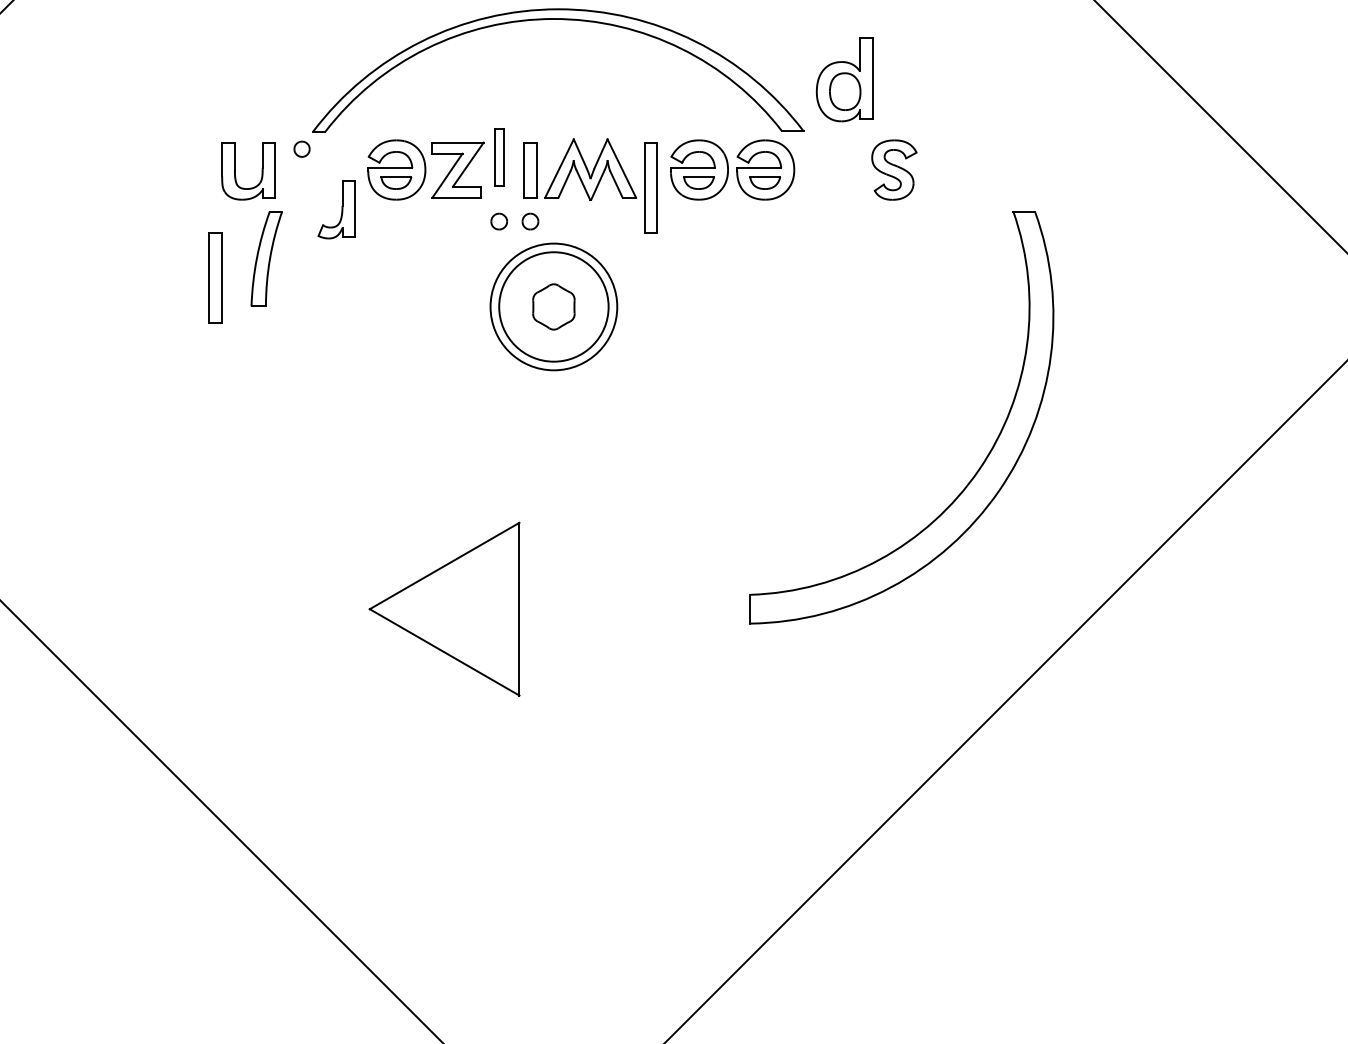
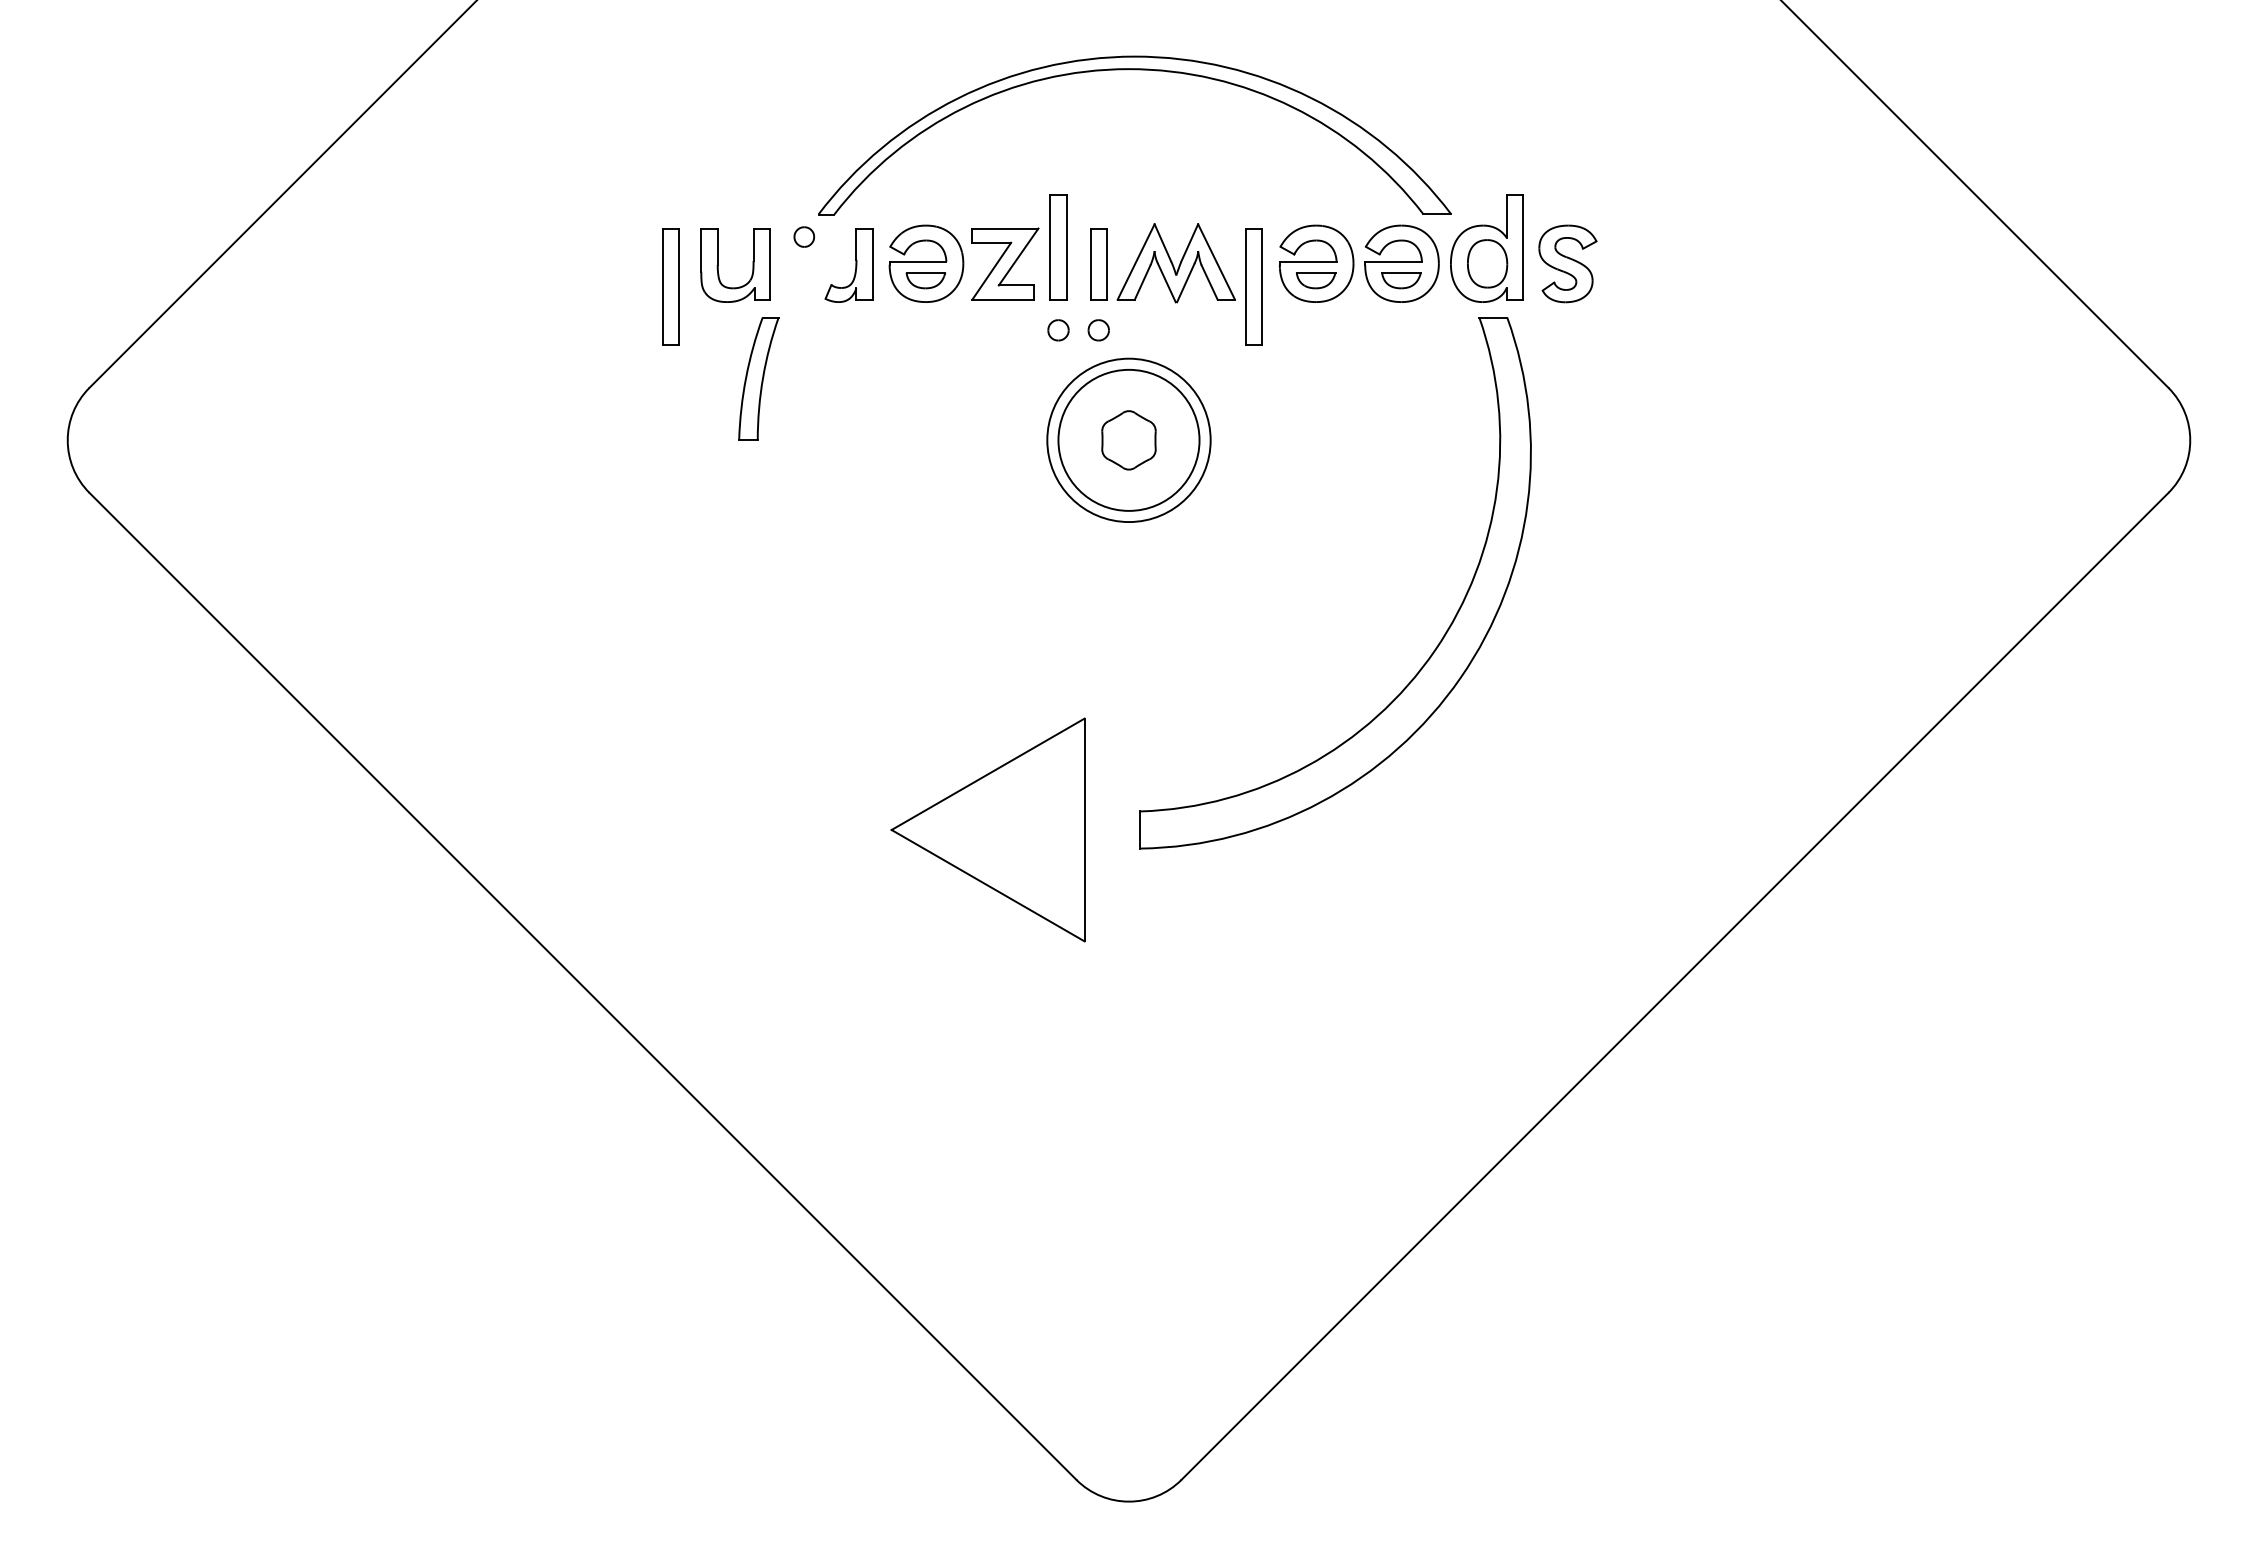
part: (844, 79) -> (1486, 248), moved
part: (499, 157) -> (1058, 247), size x1.43
part: (341, 210) -> (855, 265), moved
part: (215, 277) -> (670, 286), moved
part: (977, 469) -> (1433, 650), moved

